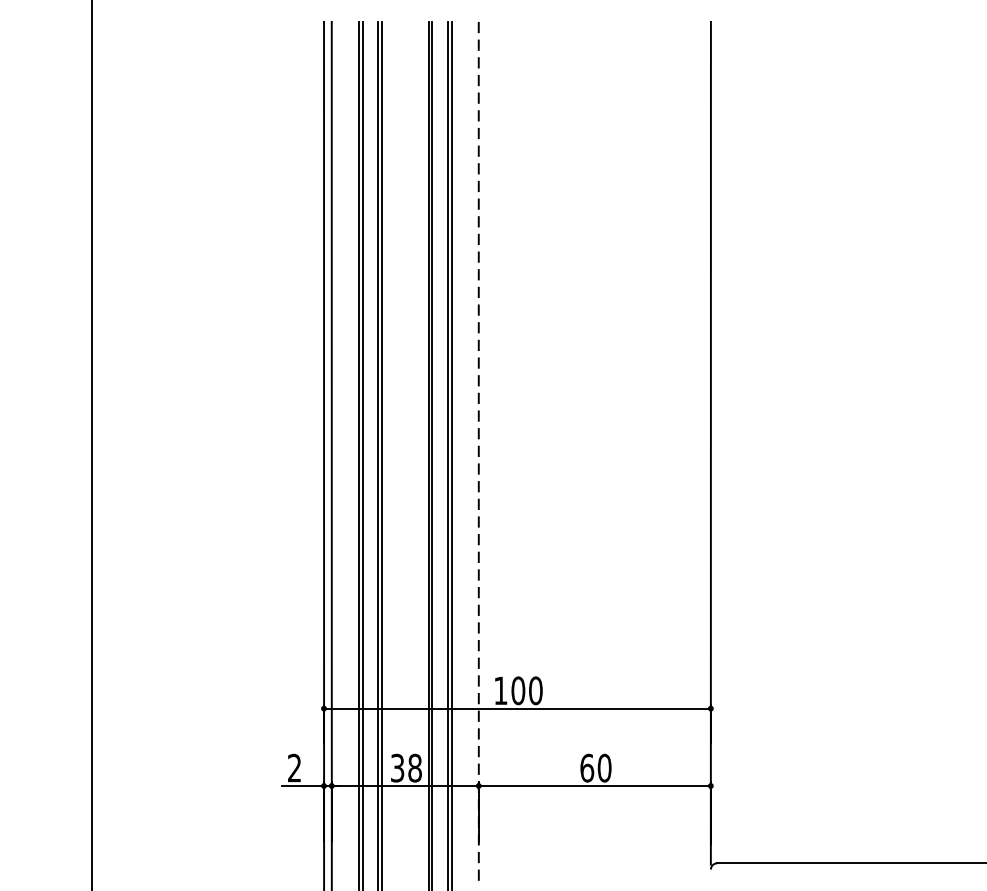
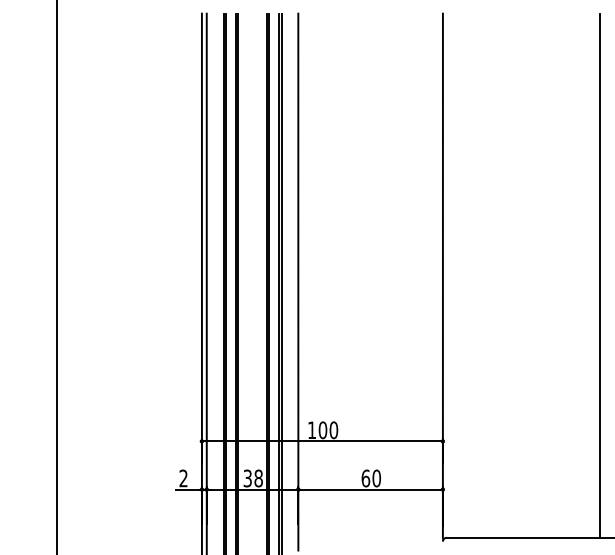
line: (962, 442) -> (599, 275), added
line: (479, 453) -> (298, 282), dashed -> solid

